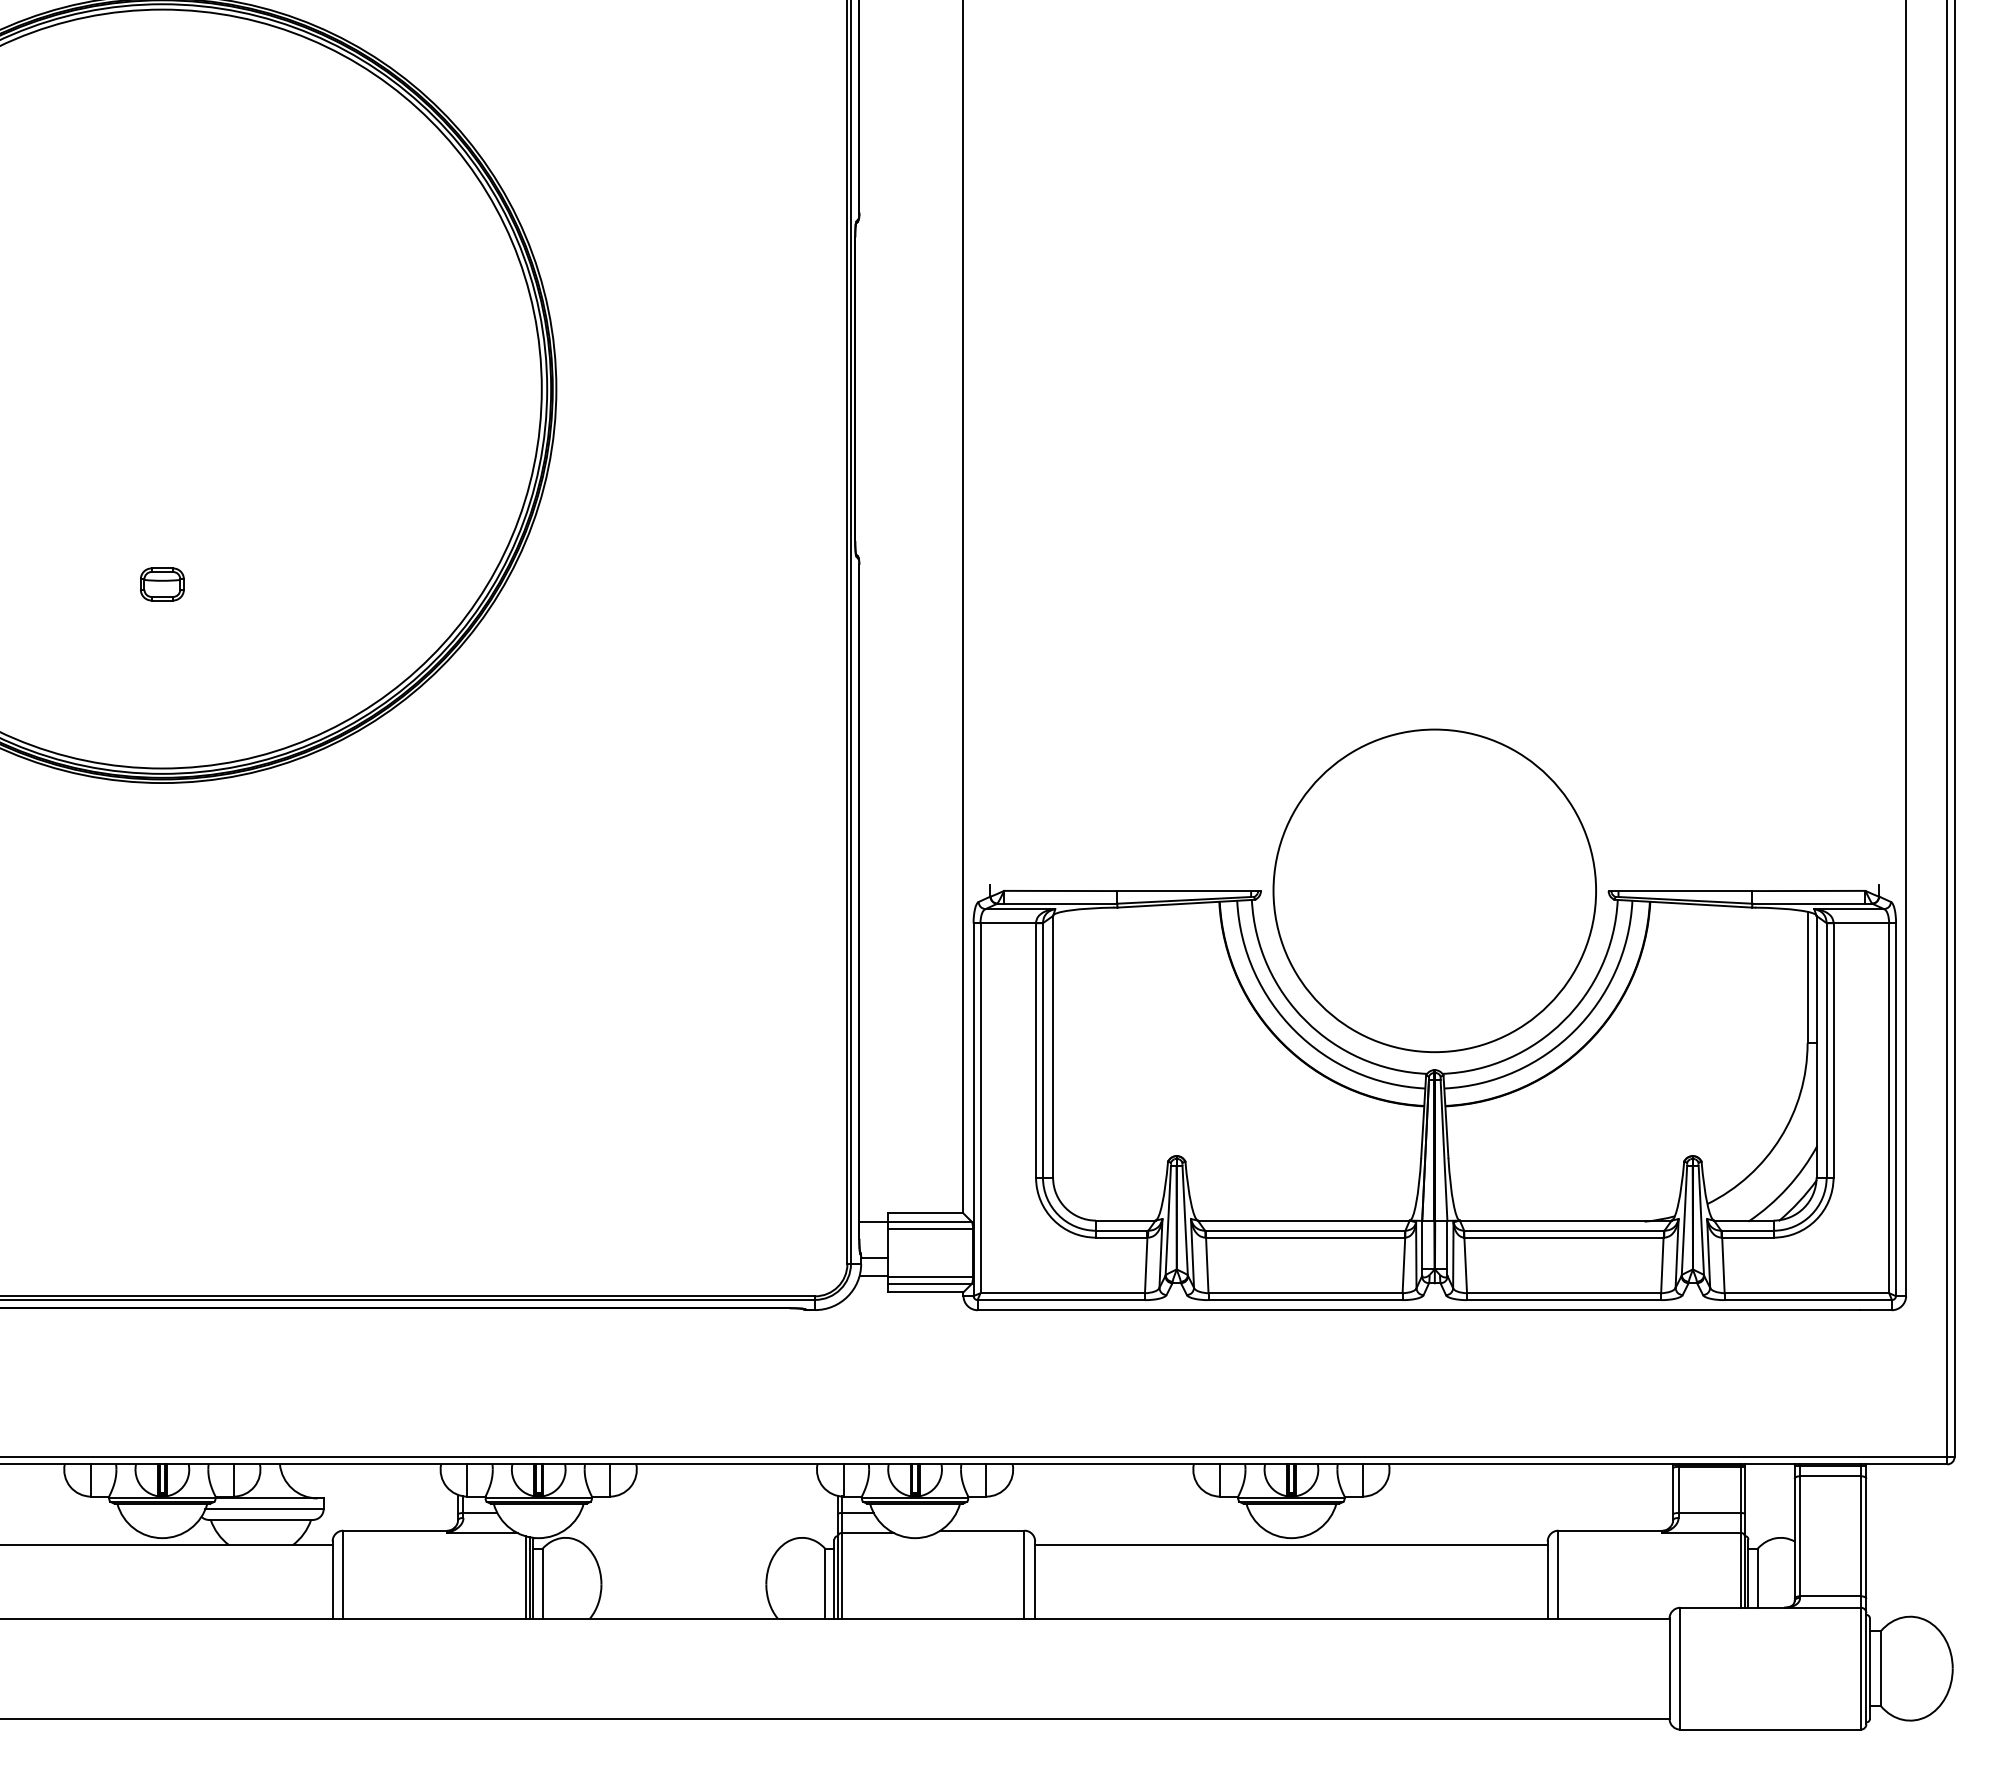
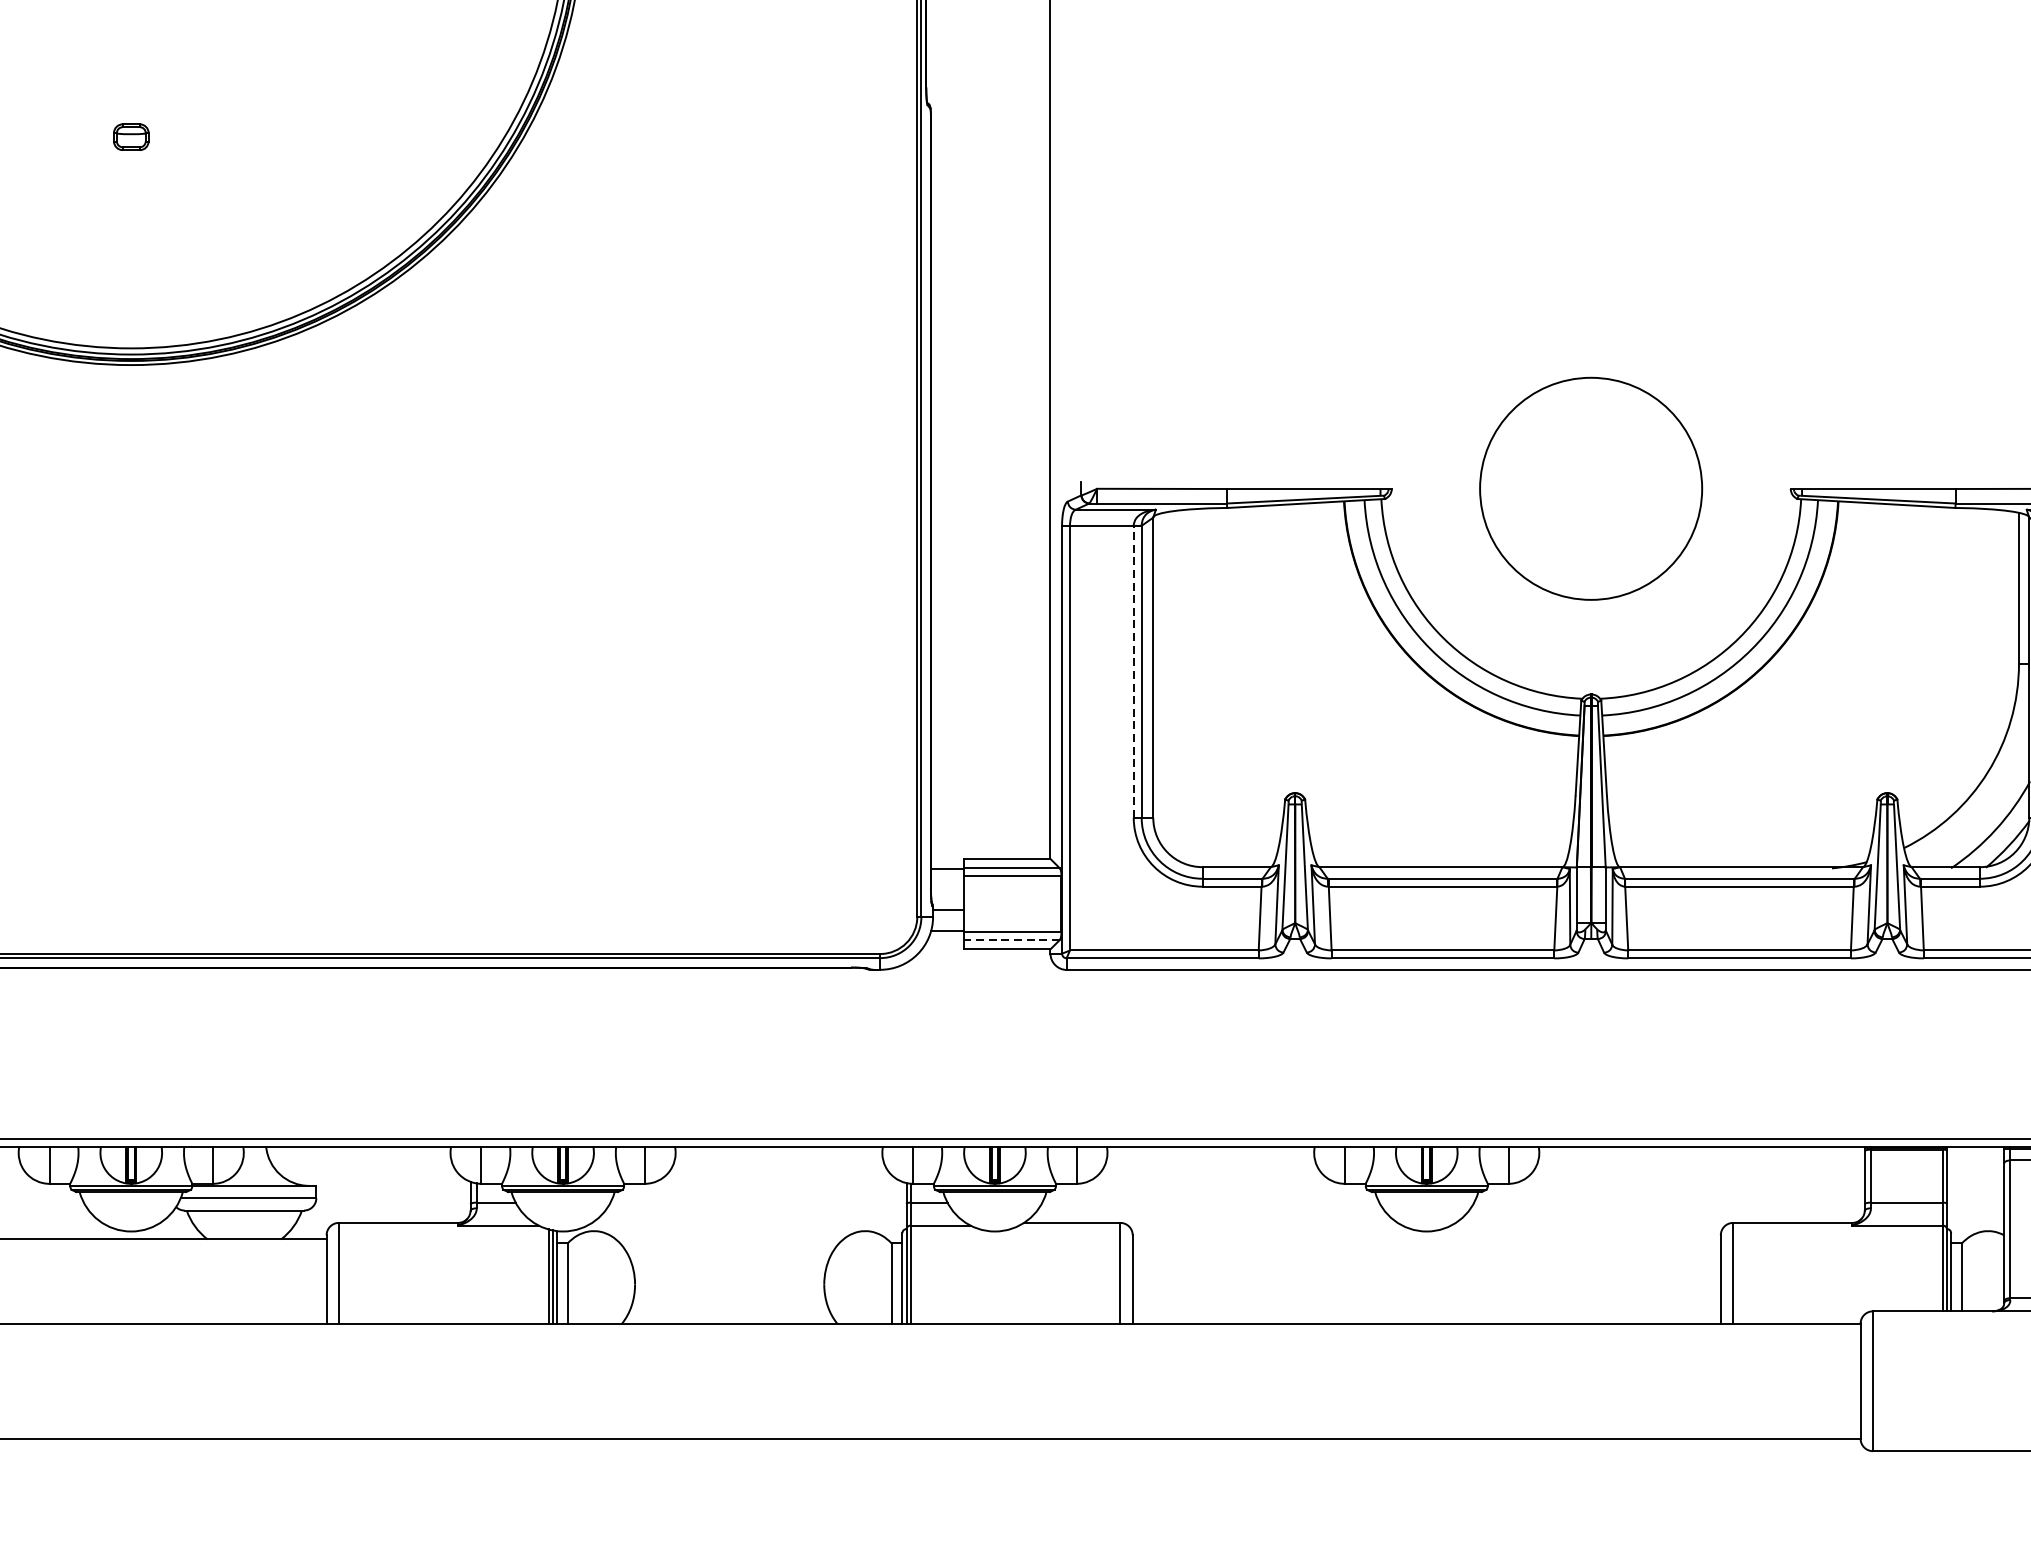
part: (162, 584) -> (131, 137), size x0.7
circle: (1434, 890) -> (1590, 488), size x0.6
line: (1036, 1049) -> (1134, 670), solid -> dashed
line: (929, 1284) -> (1011, 940), solid -> dashed
line: (1291, 1545) -> (1426, 1239), removed

